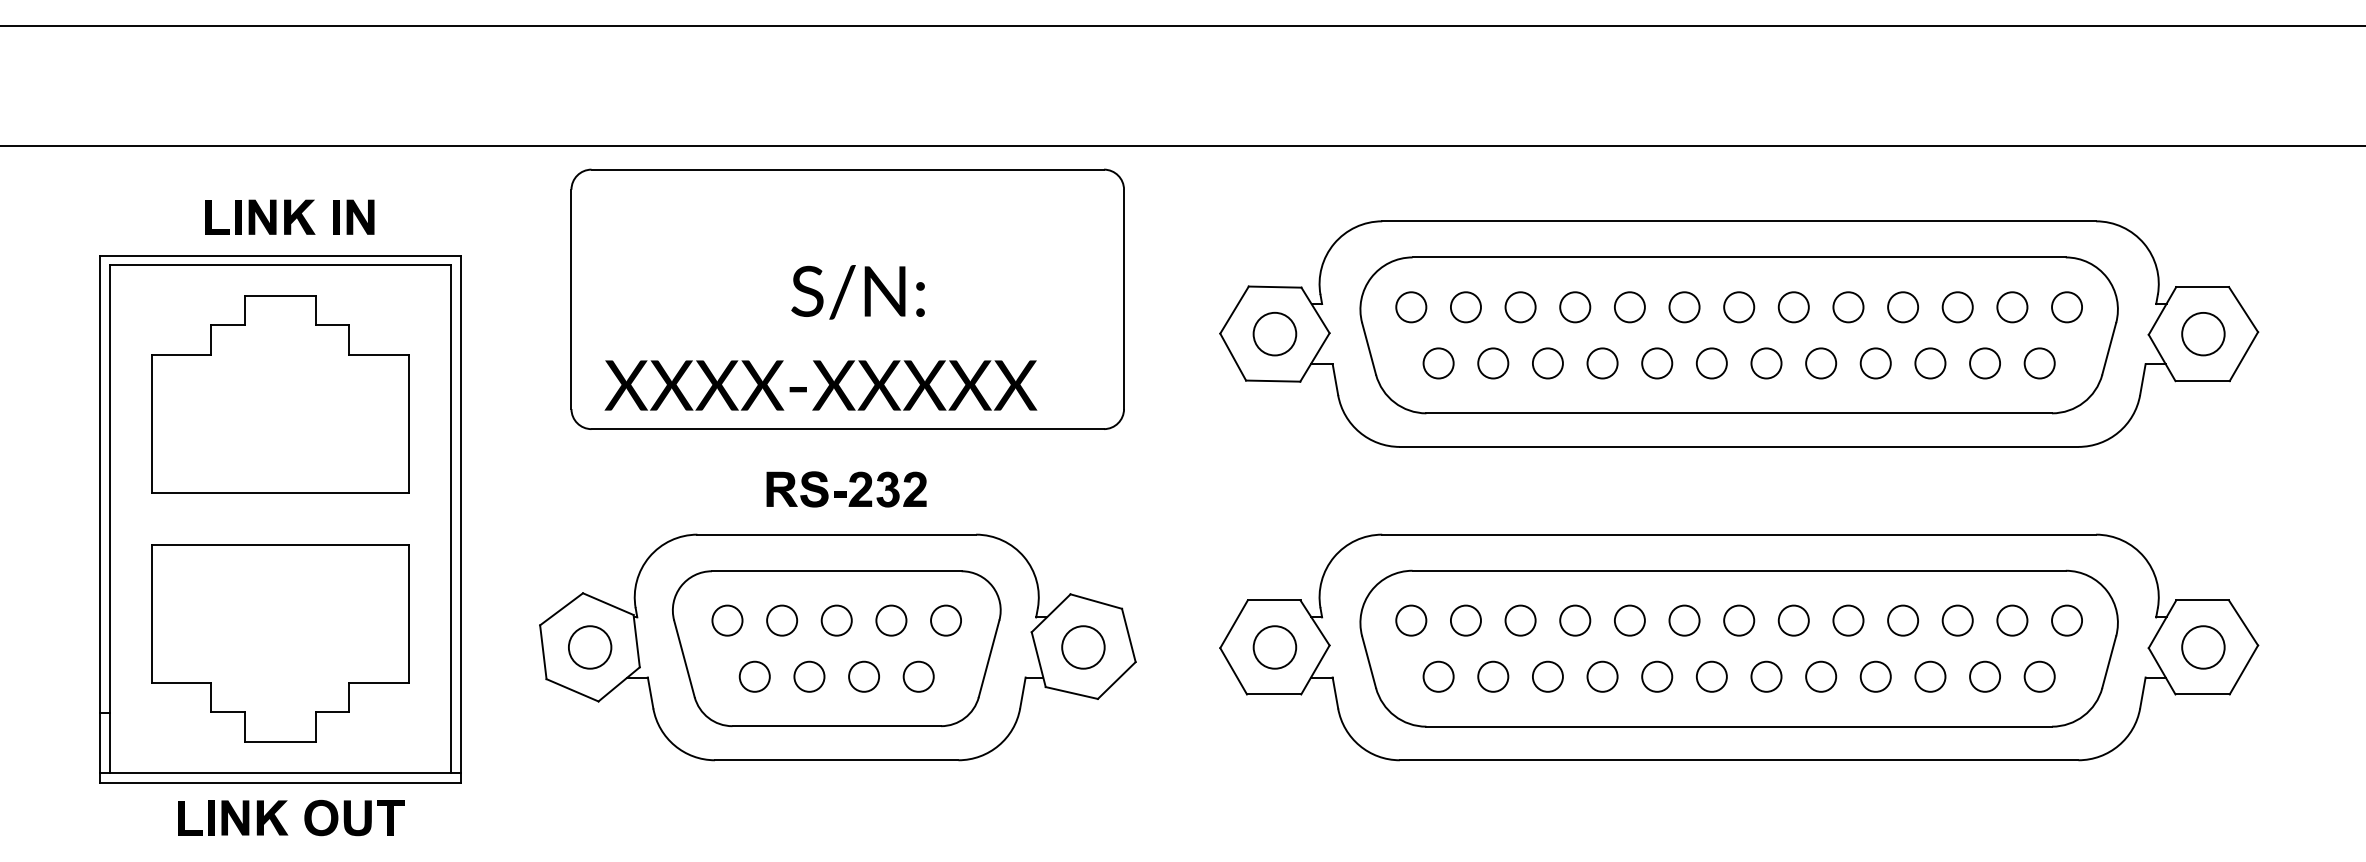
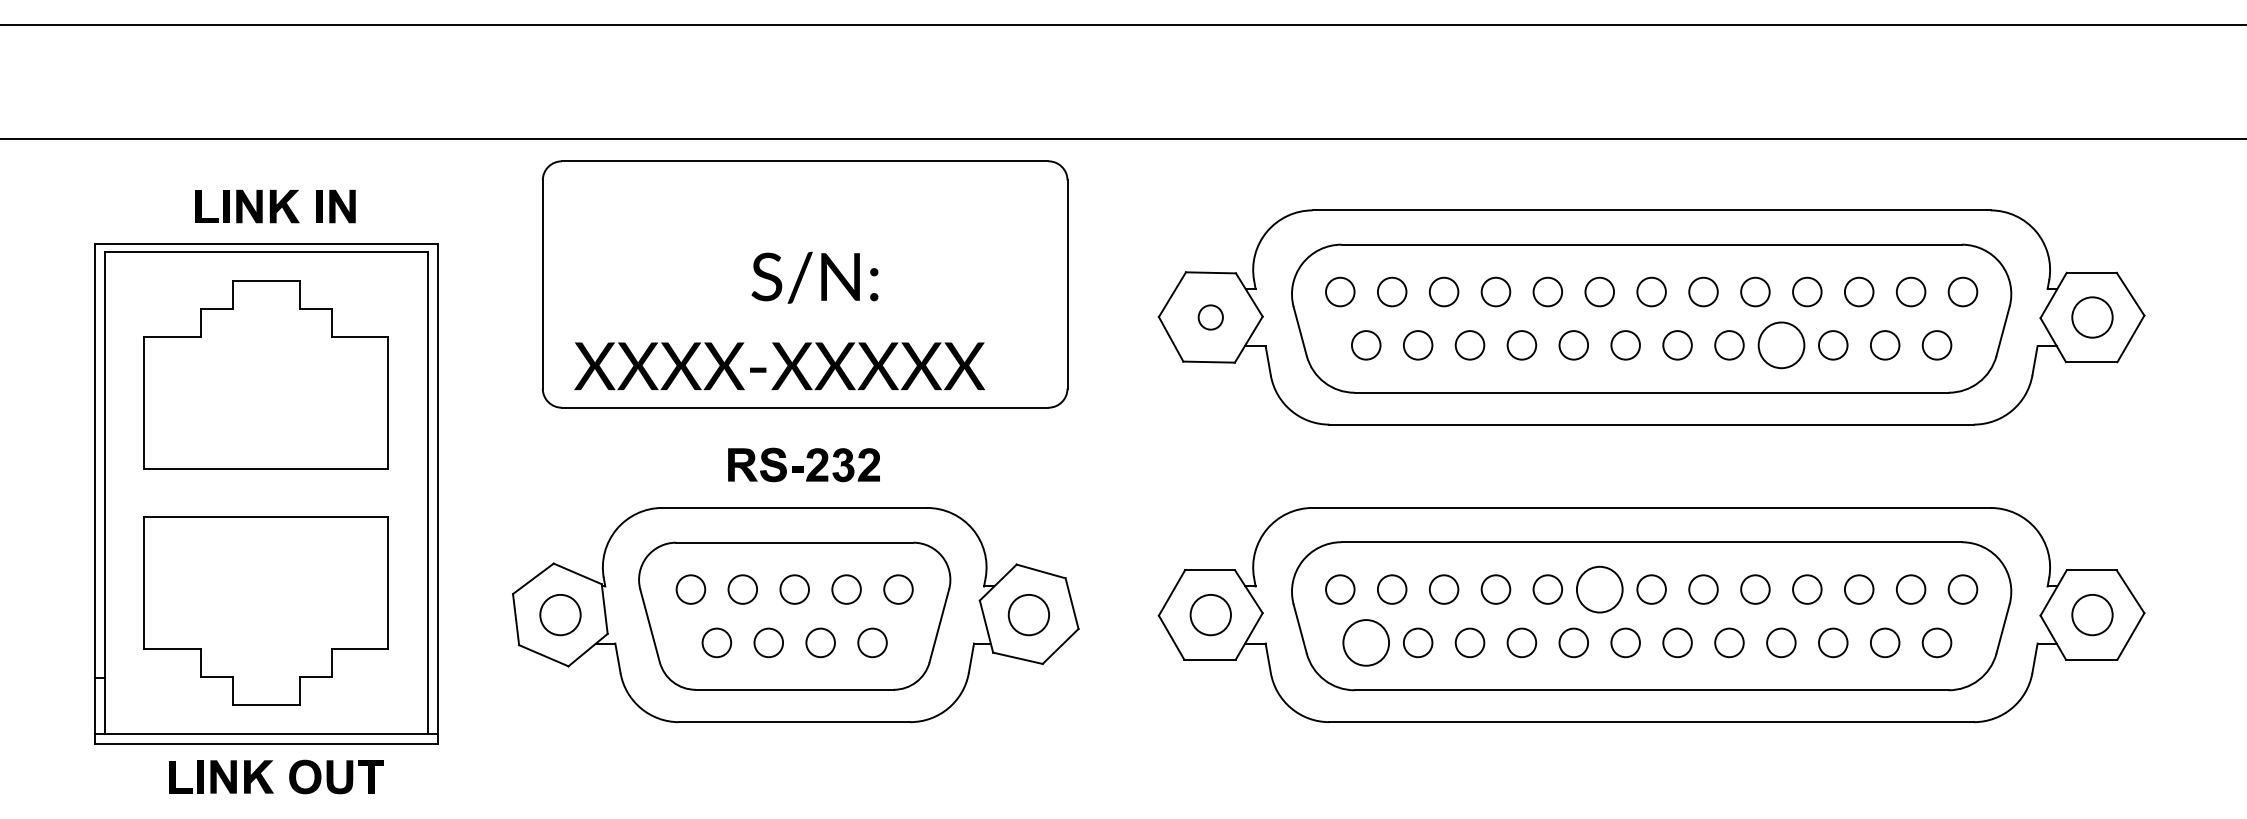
circle: (1274, 333) -> (1210, 316), size x0.6
circle: (1875, 363) -> (1781, 345), size x1.6
circle: (1684, 620) -> (1599, 589), size x1.6
circle: (1438, 676) -> (1366, 642), size x1.6

